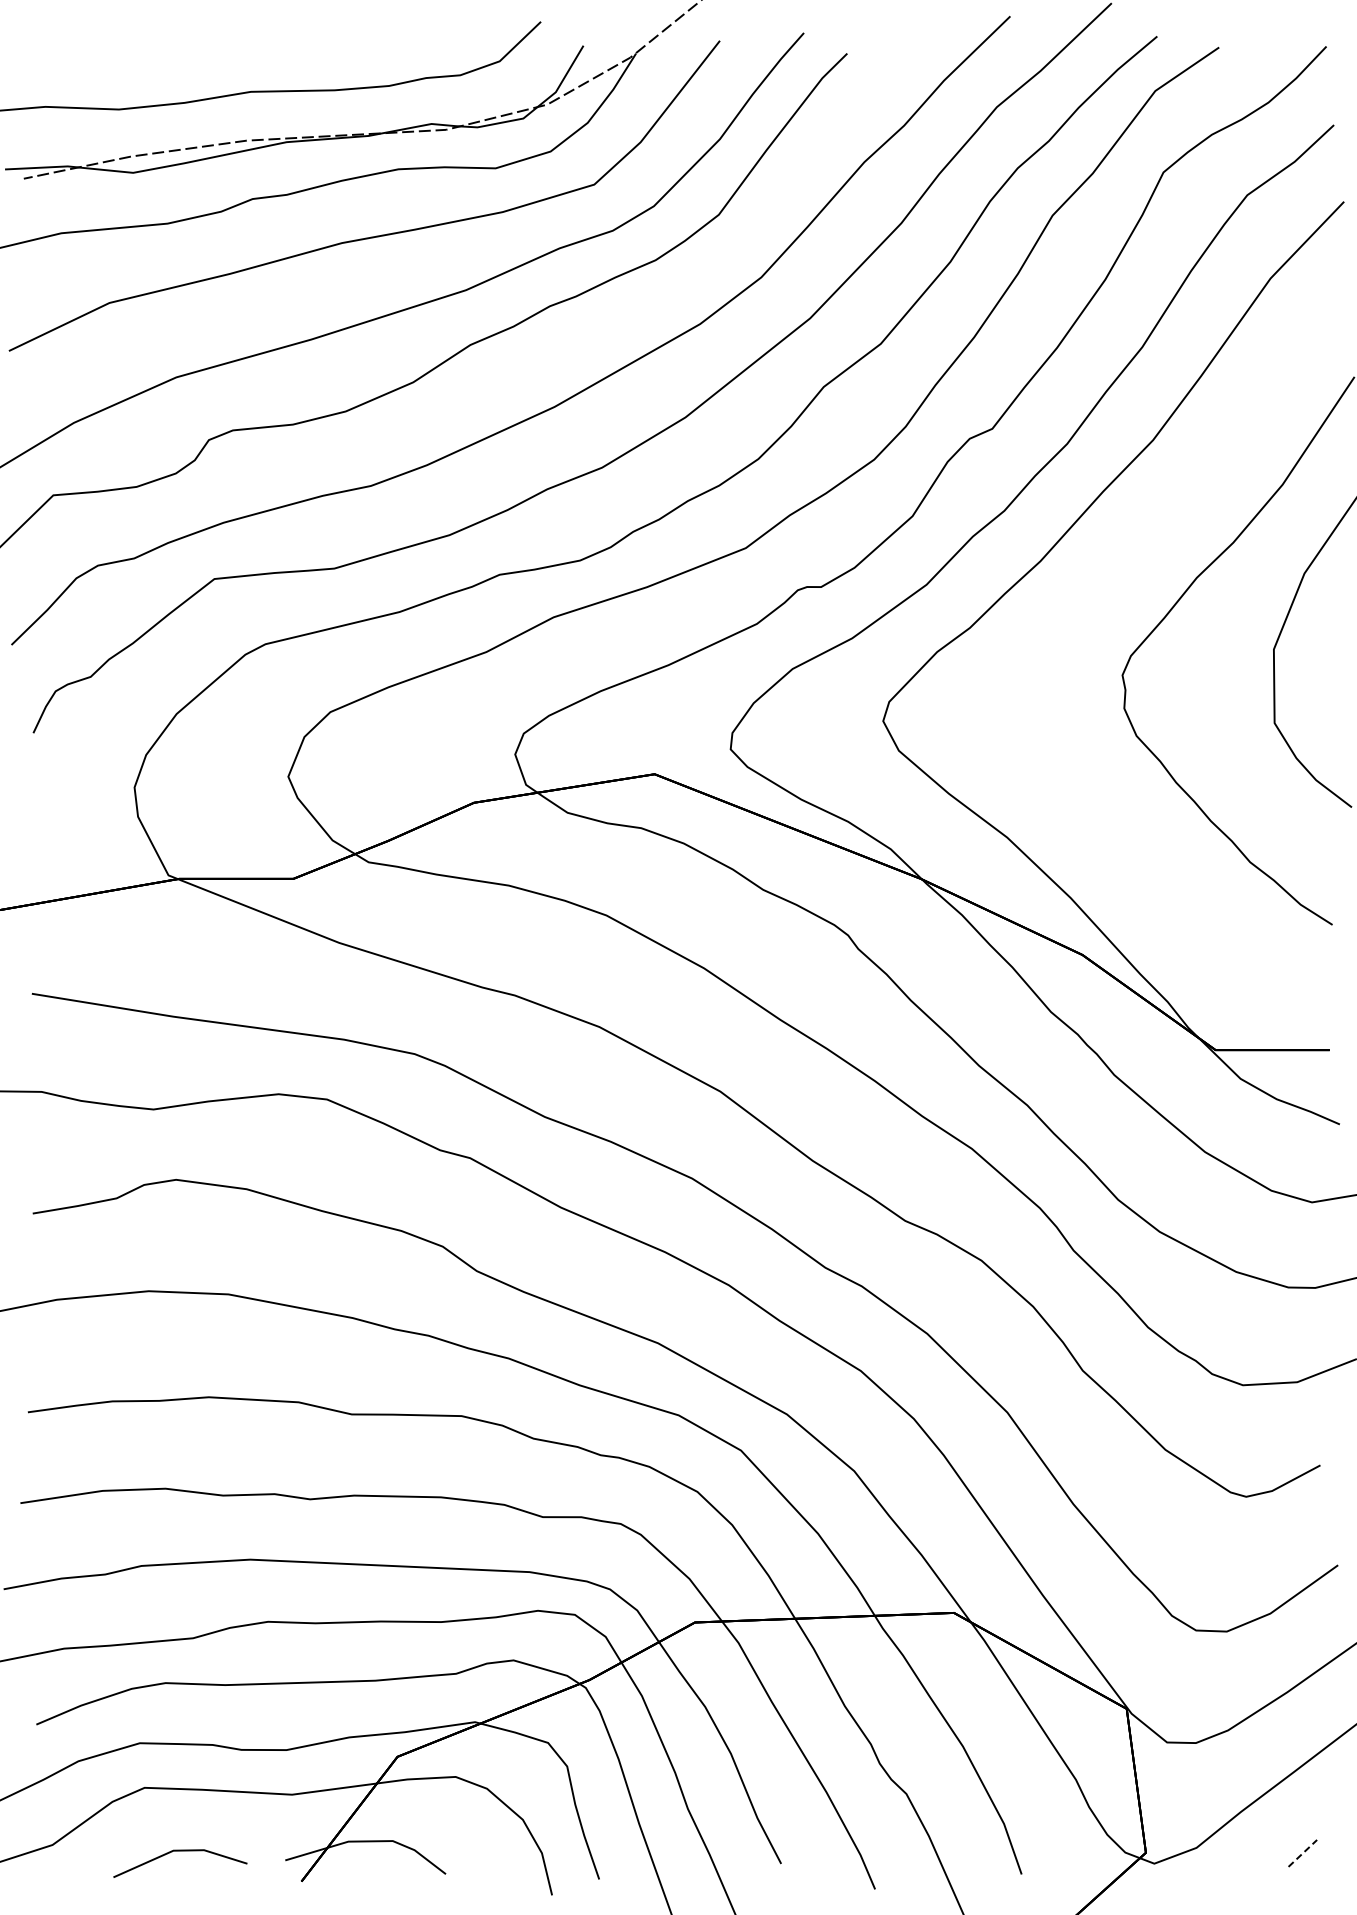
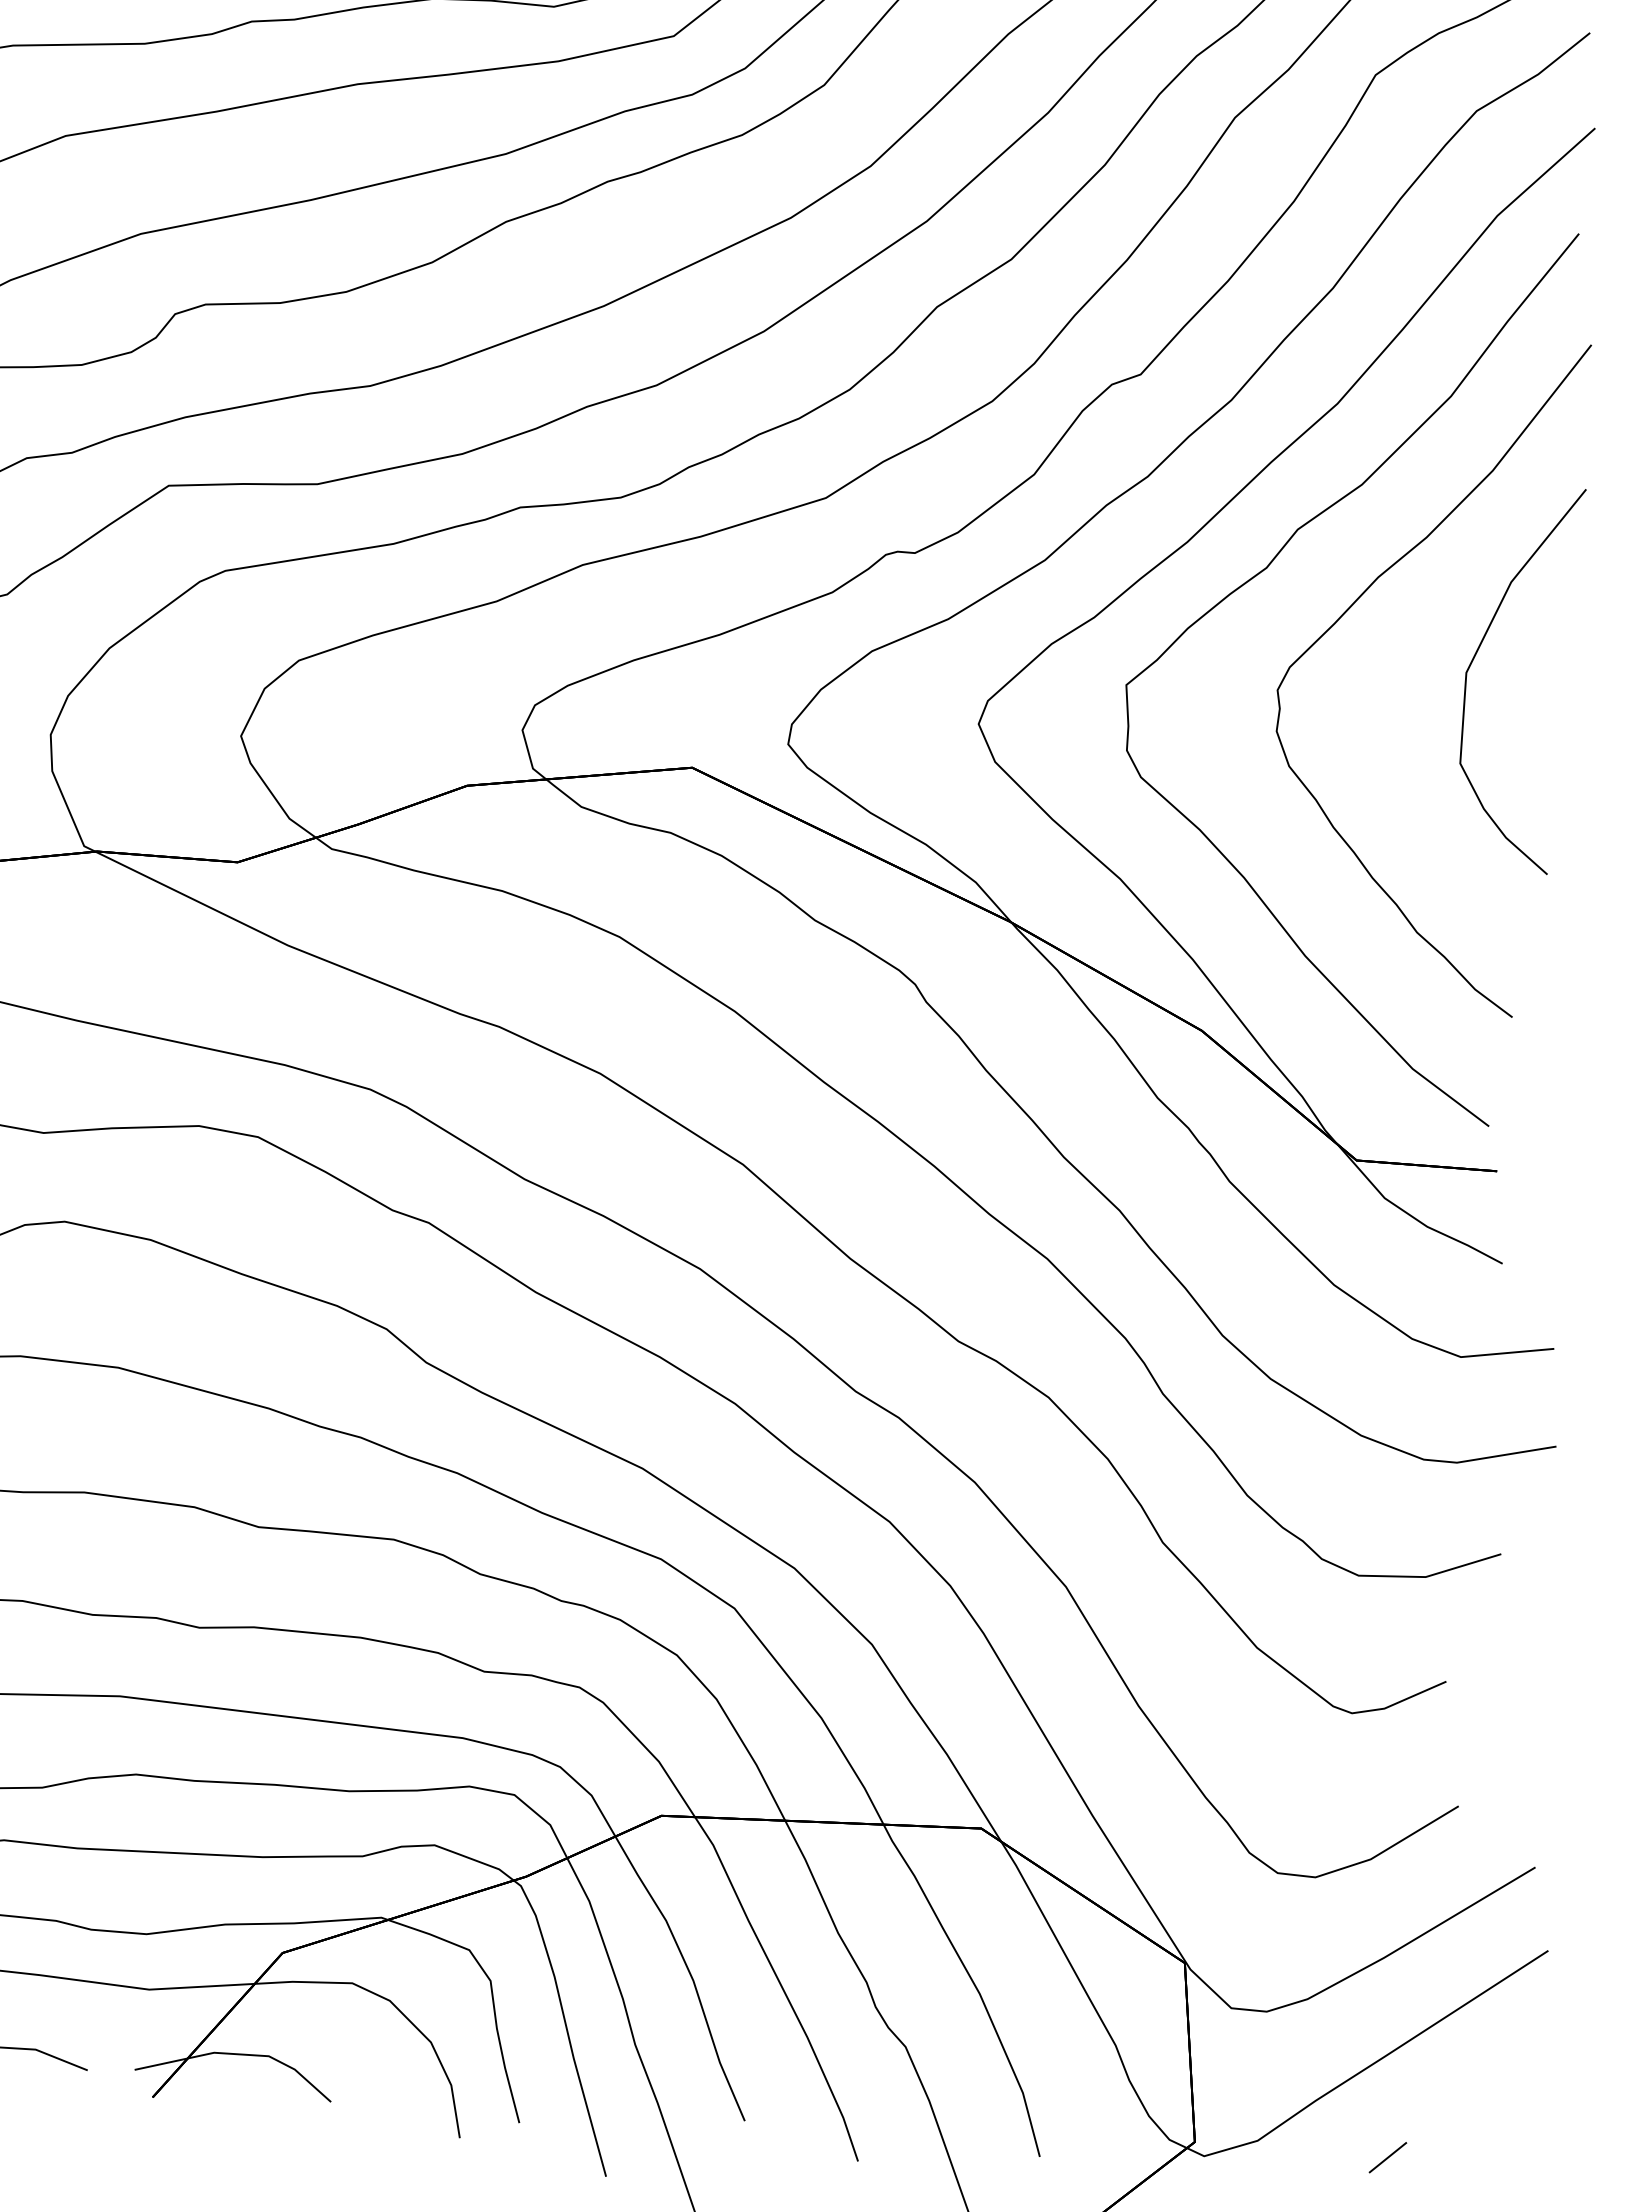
curve: (1106, 578) -> (1267, 569), added
line: (1302, 1853) -> (1387, 2157), dashed -> solid

